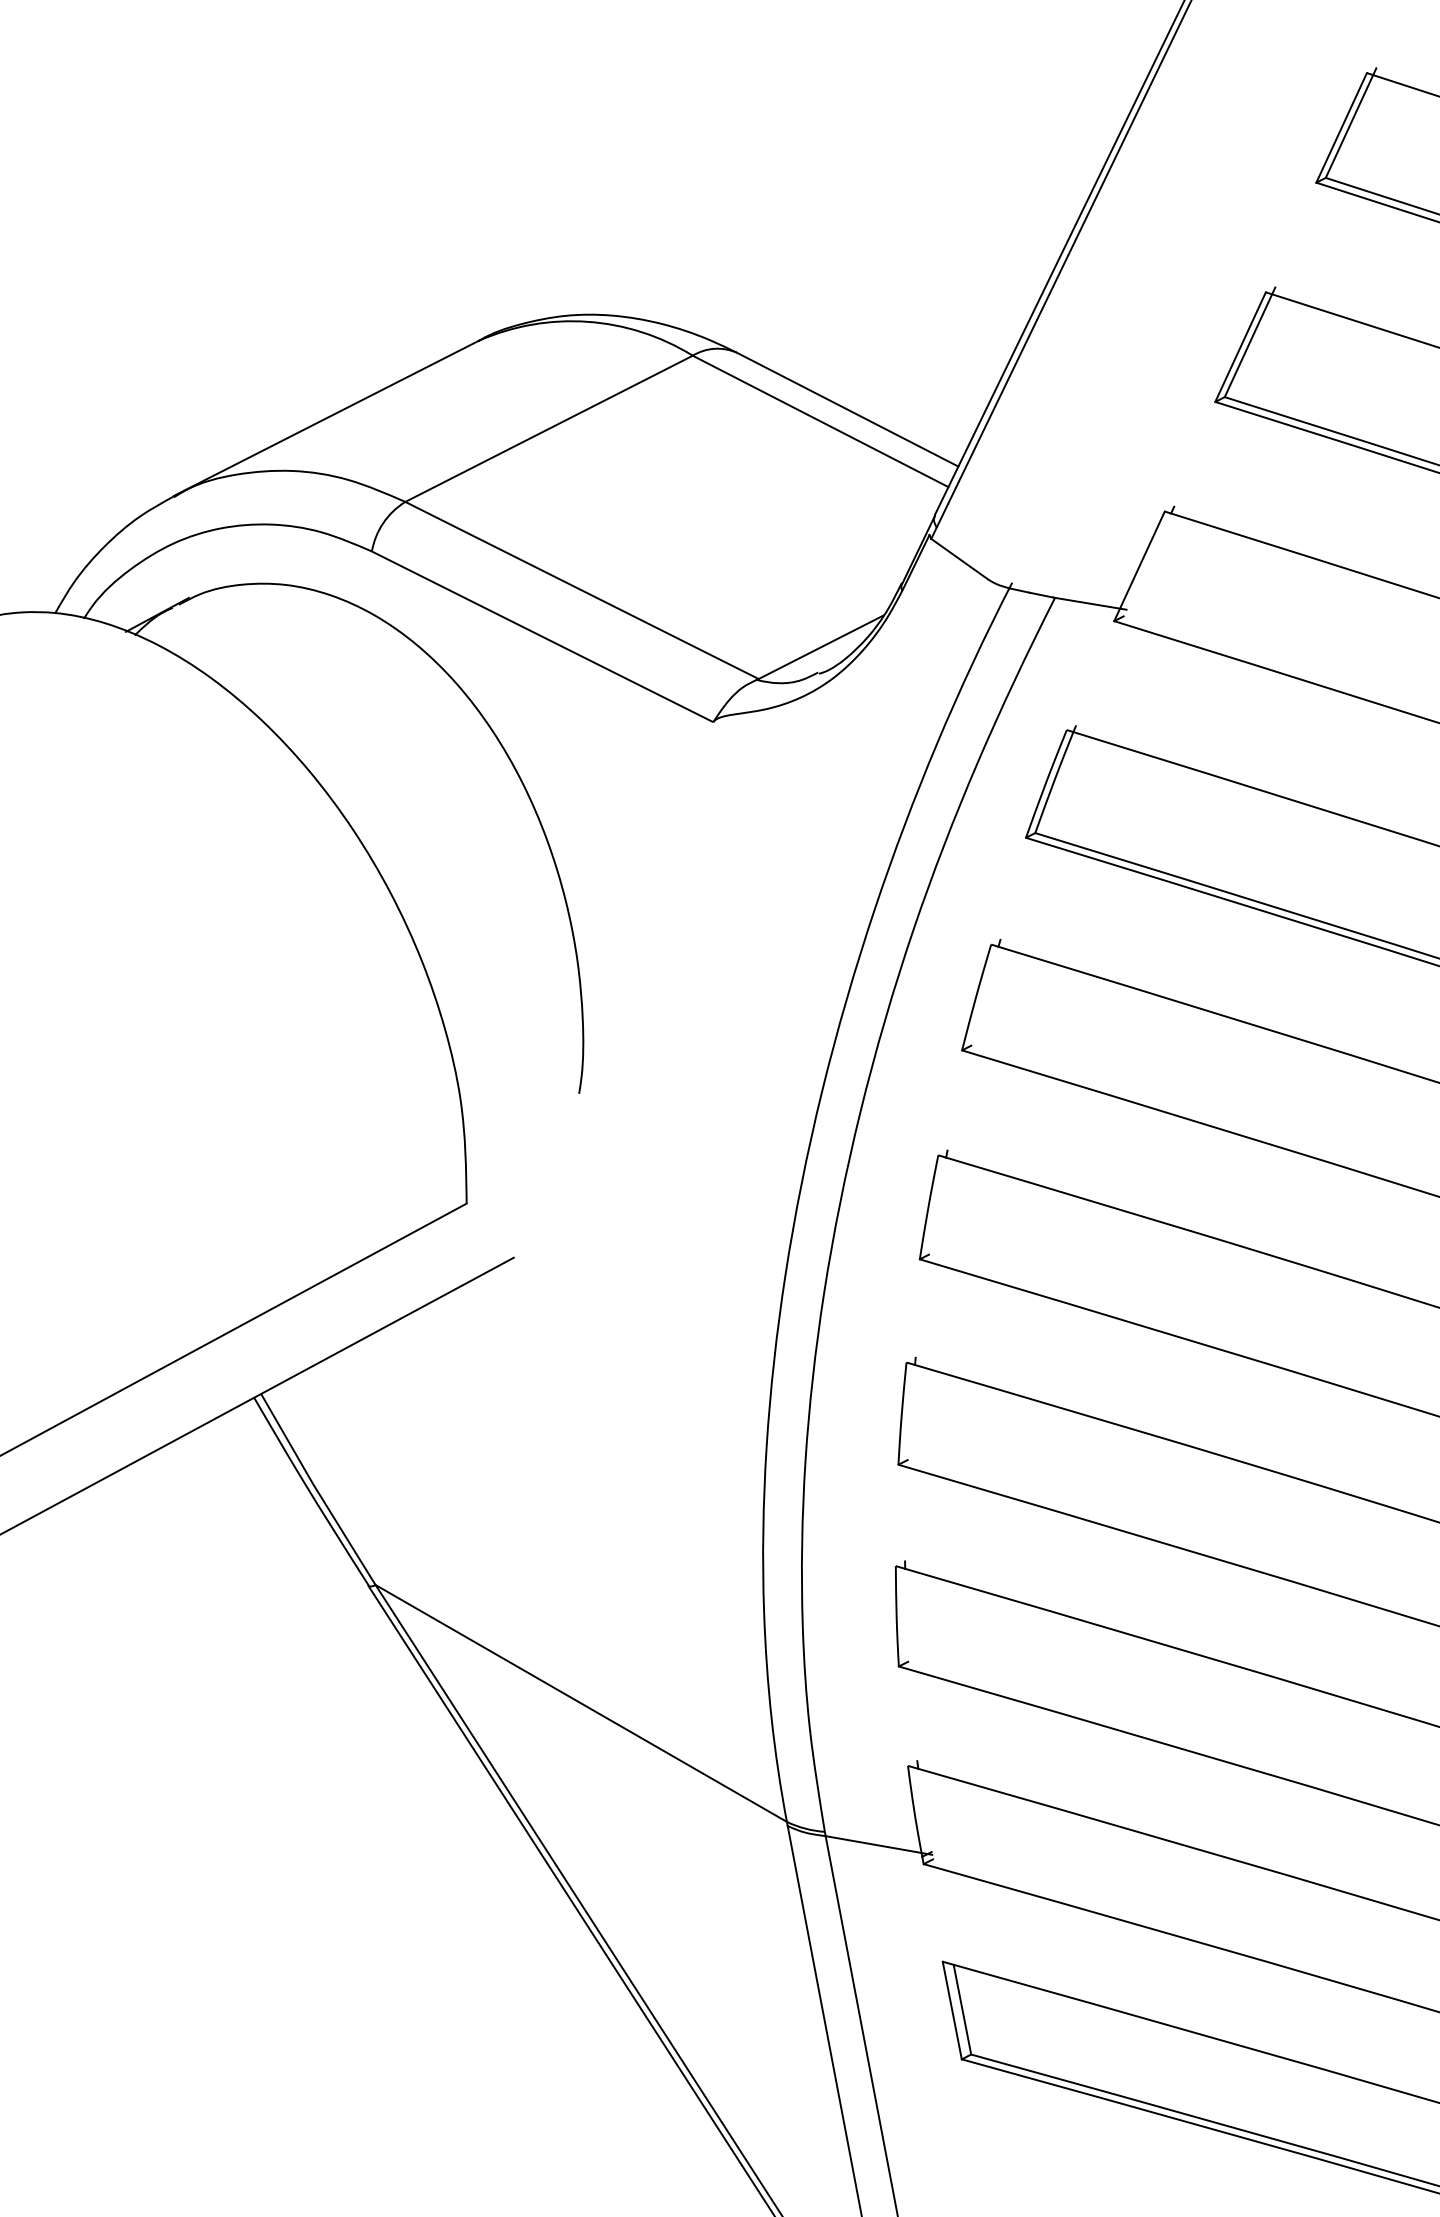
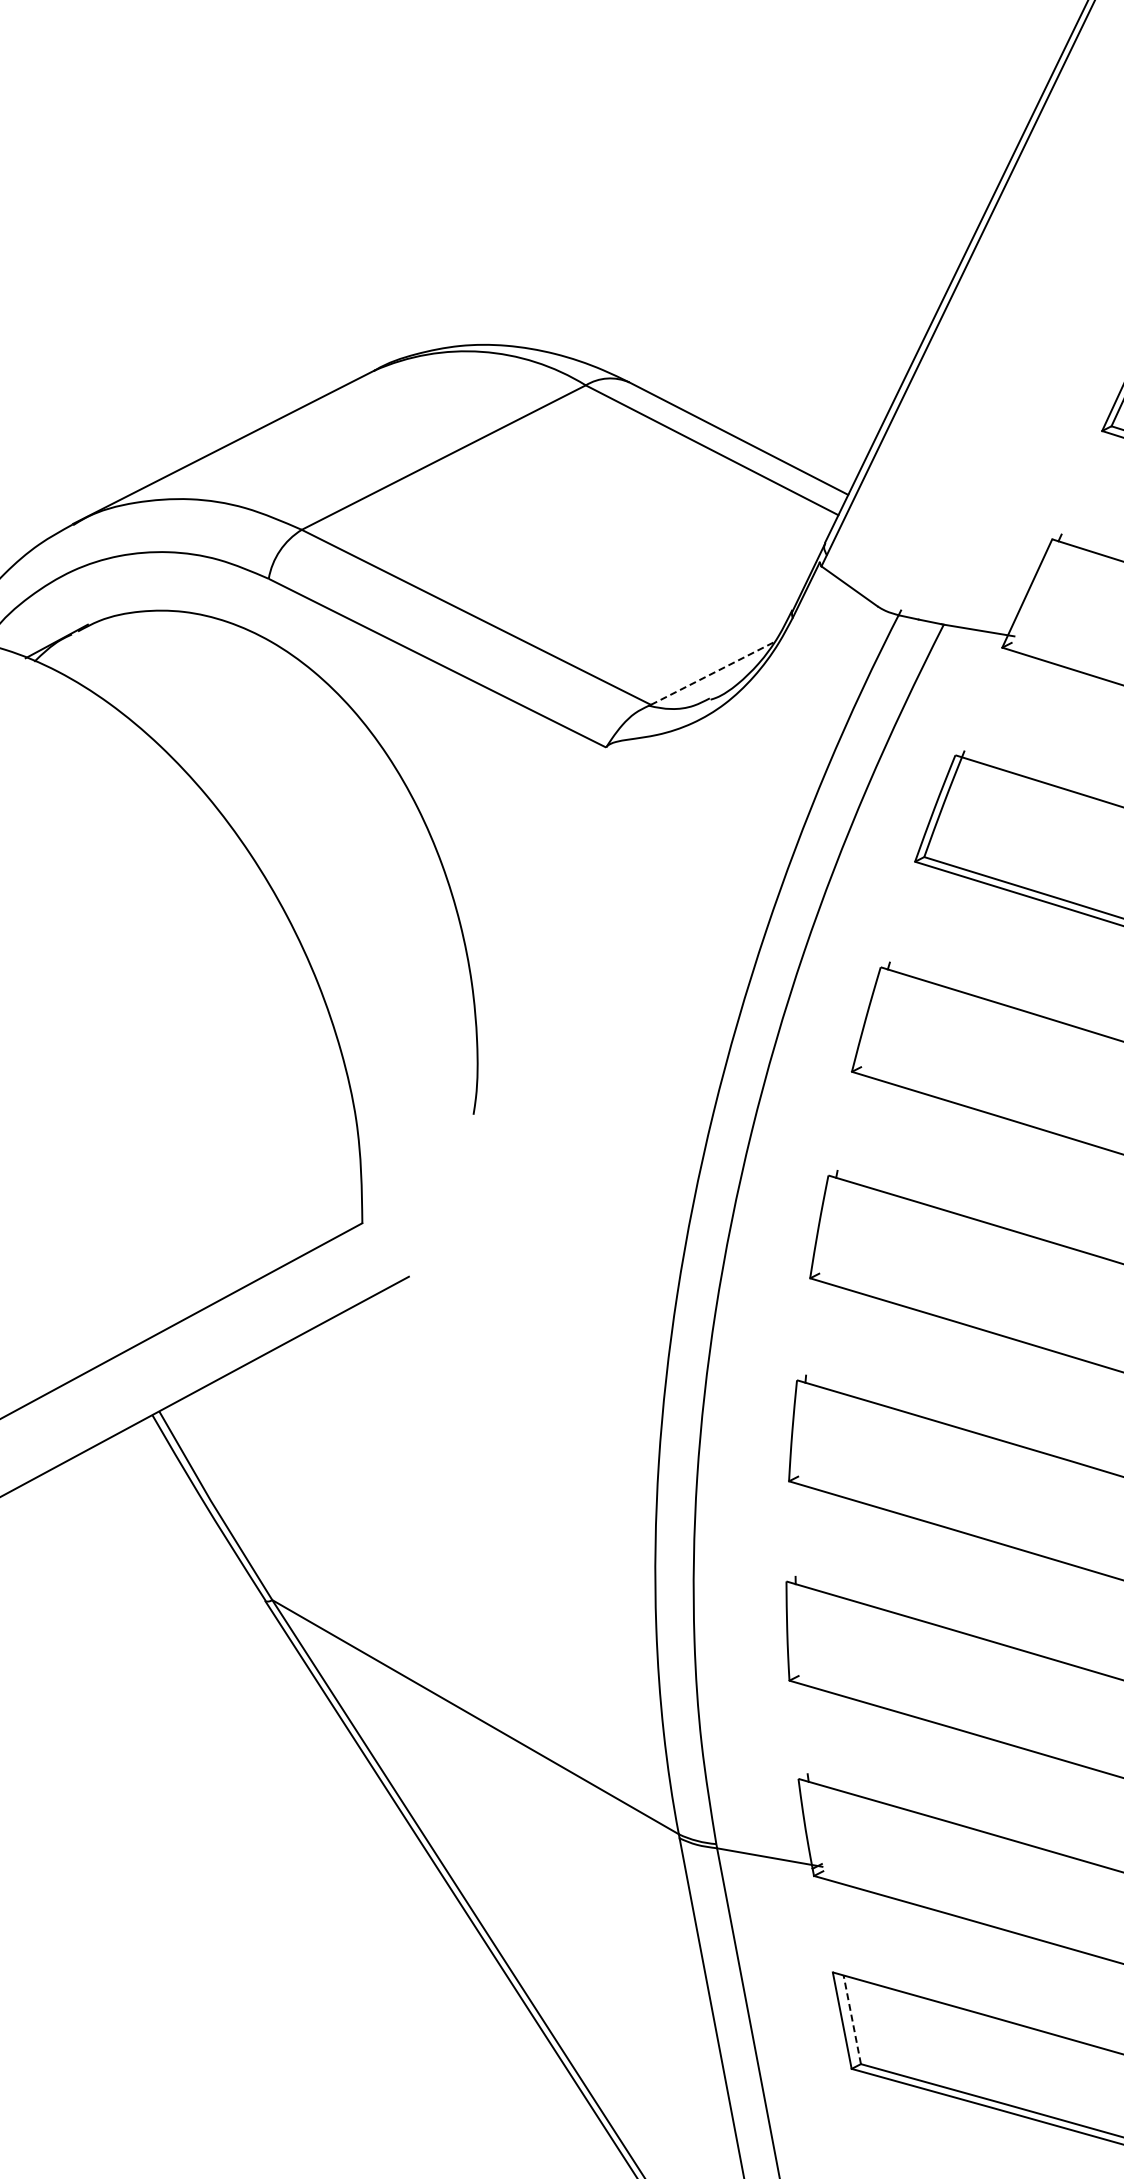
line: (821, 647) -> (713, 673), solid -> dashed
line: (962, 2009) -> (852, 2019), solid -> dashed

